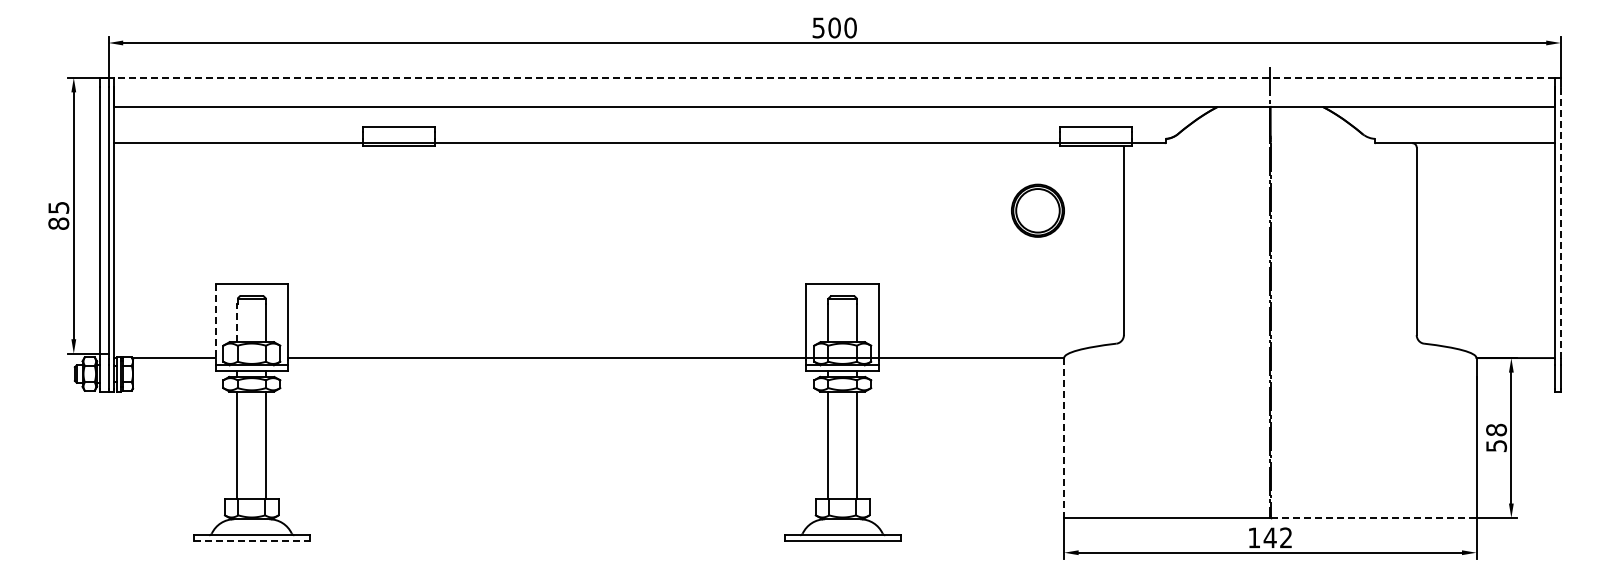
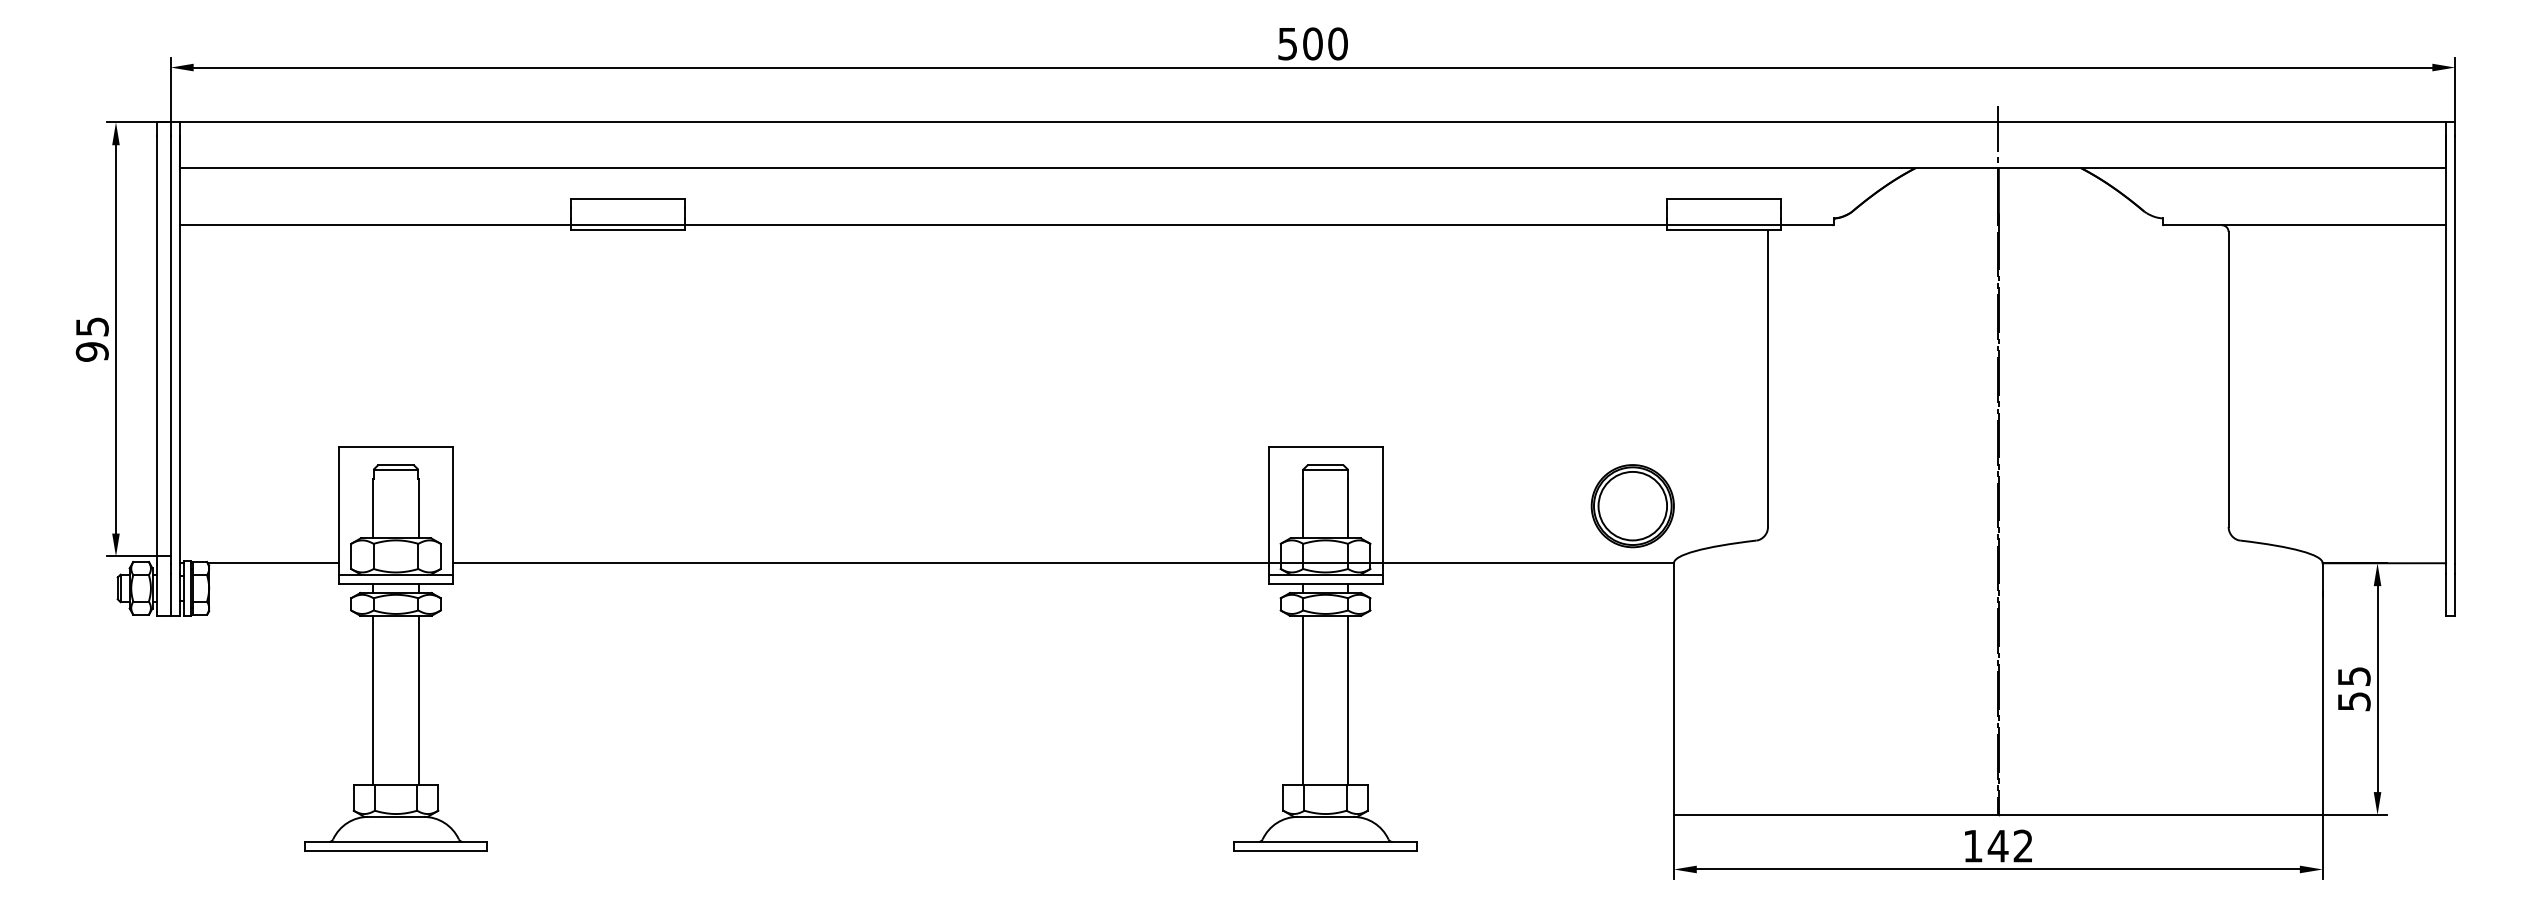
line: (834, 77) -> (1312, 121), dashed -> solid
part: (1037, 210) -> (1632, 505), moved
line: (1560, 222) -> (2454, 349), dashed -> solid
text: (58, 223) -> (91, 351), 85 -> 95
line: (215, 321) -> (338, 505), dashed -> solid
line: (237, 323) -> (373, 508), dashed -> solid
text: (1496, 429) -> (2354, 675), 58 -> 55
line: (1064, 437) -> (1674, 688), dashed -> solid
line: (1373, 517) -> (2160, 814), dashed -> solid
line: (252, 541) -> (397, 851), dashed -> solid

